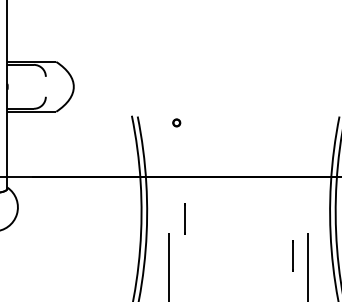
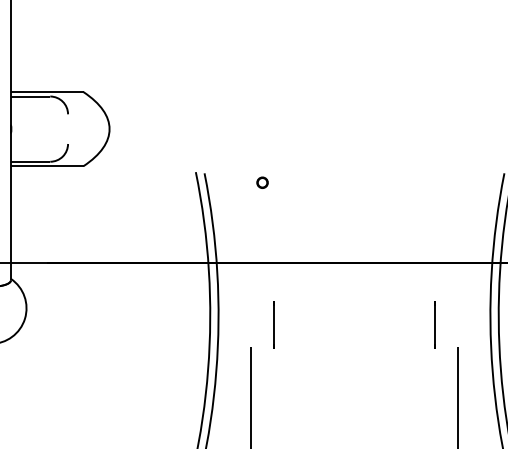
line: (292, 255) -> (434, 324), moved

